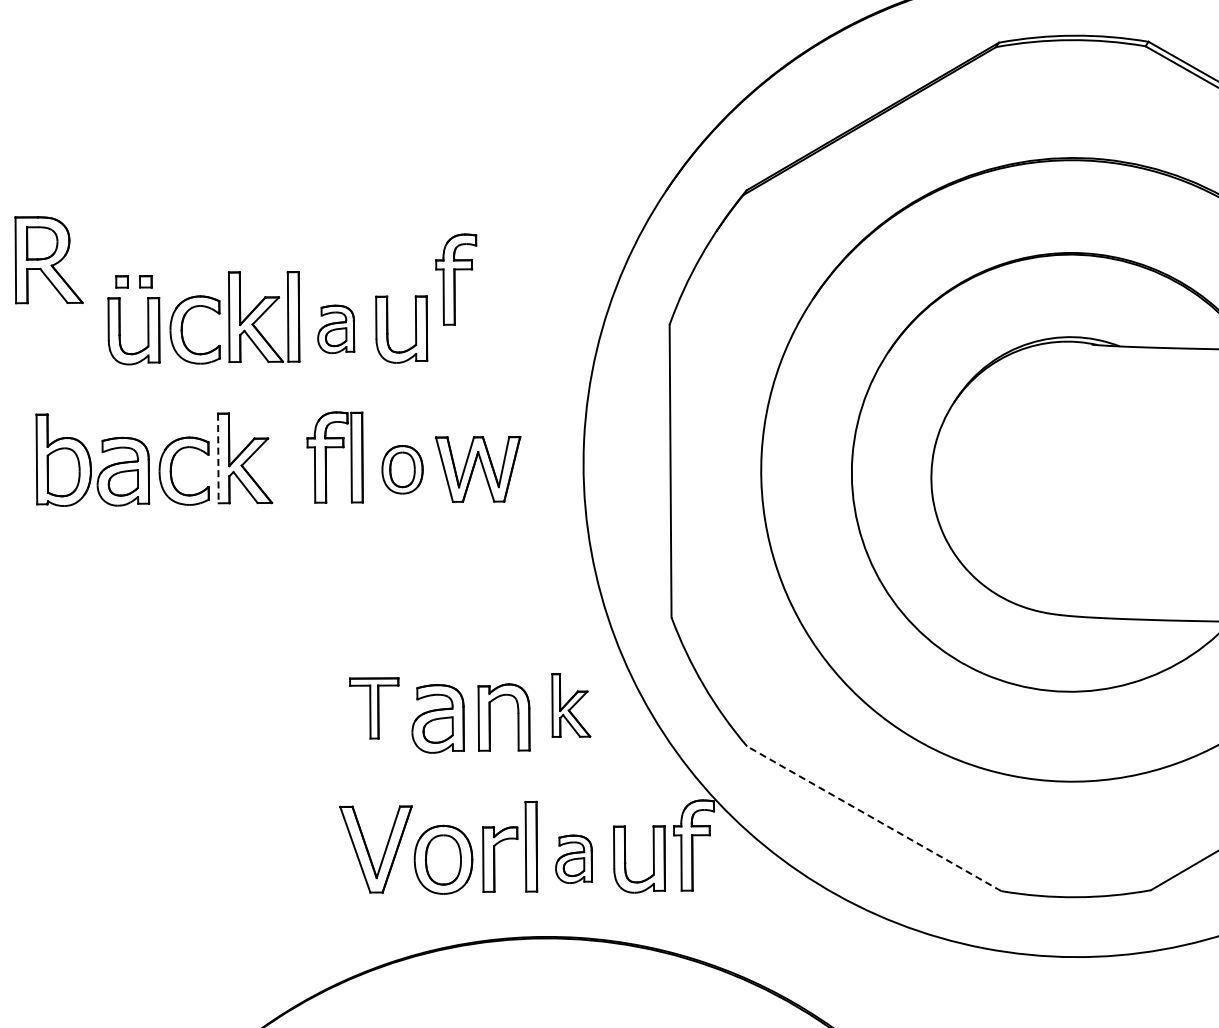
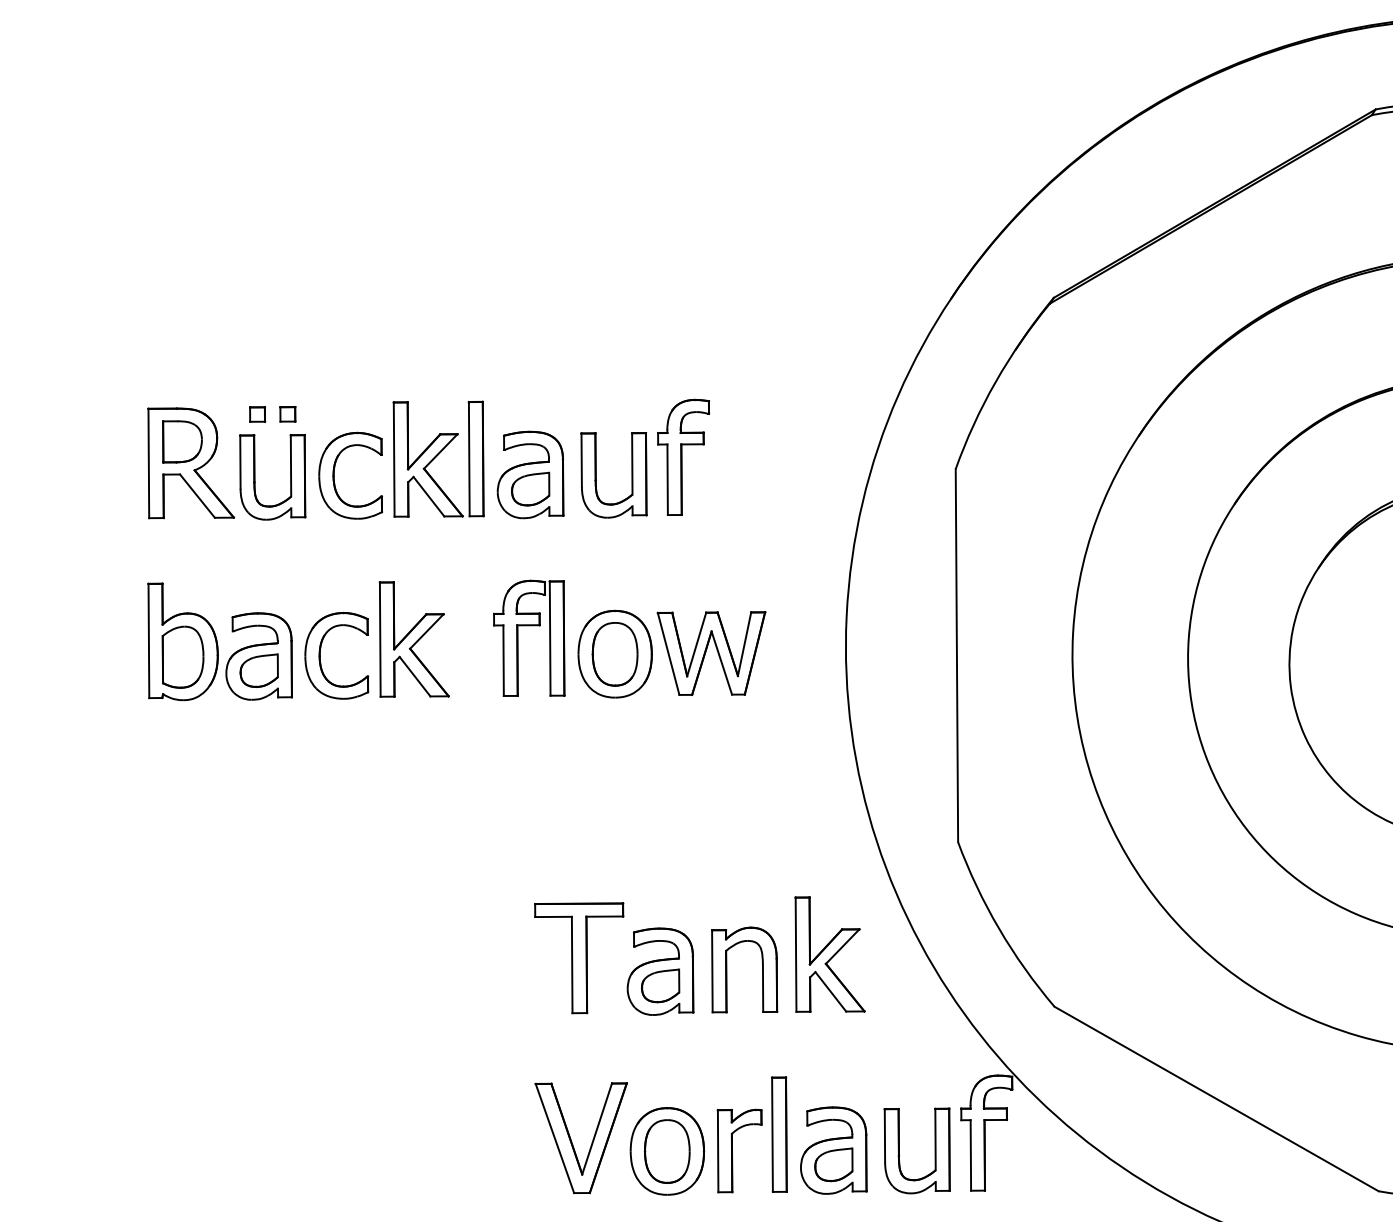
part: (48, 260) -> (190, 463), moved
part: (456, 279) -> (683, 457), moved
part: (335, 329) -> (529, 475), size x1.43
line: (218, 458) -> (380, 639), dashed -> solid
part: (402, 469) -> (615, 653), size x1.43
part: (571, 705) -> (830, 954), size x1.43
part: (373, 708) -> (578, 958), size x1.43
line: (873, 818) -> (1215, 1098), dashed -> solid
part: (573, 859) -> (833, 1150), size x1.43

